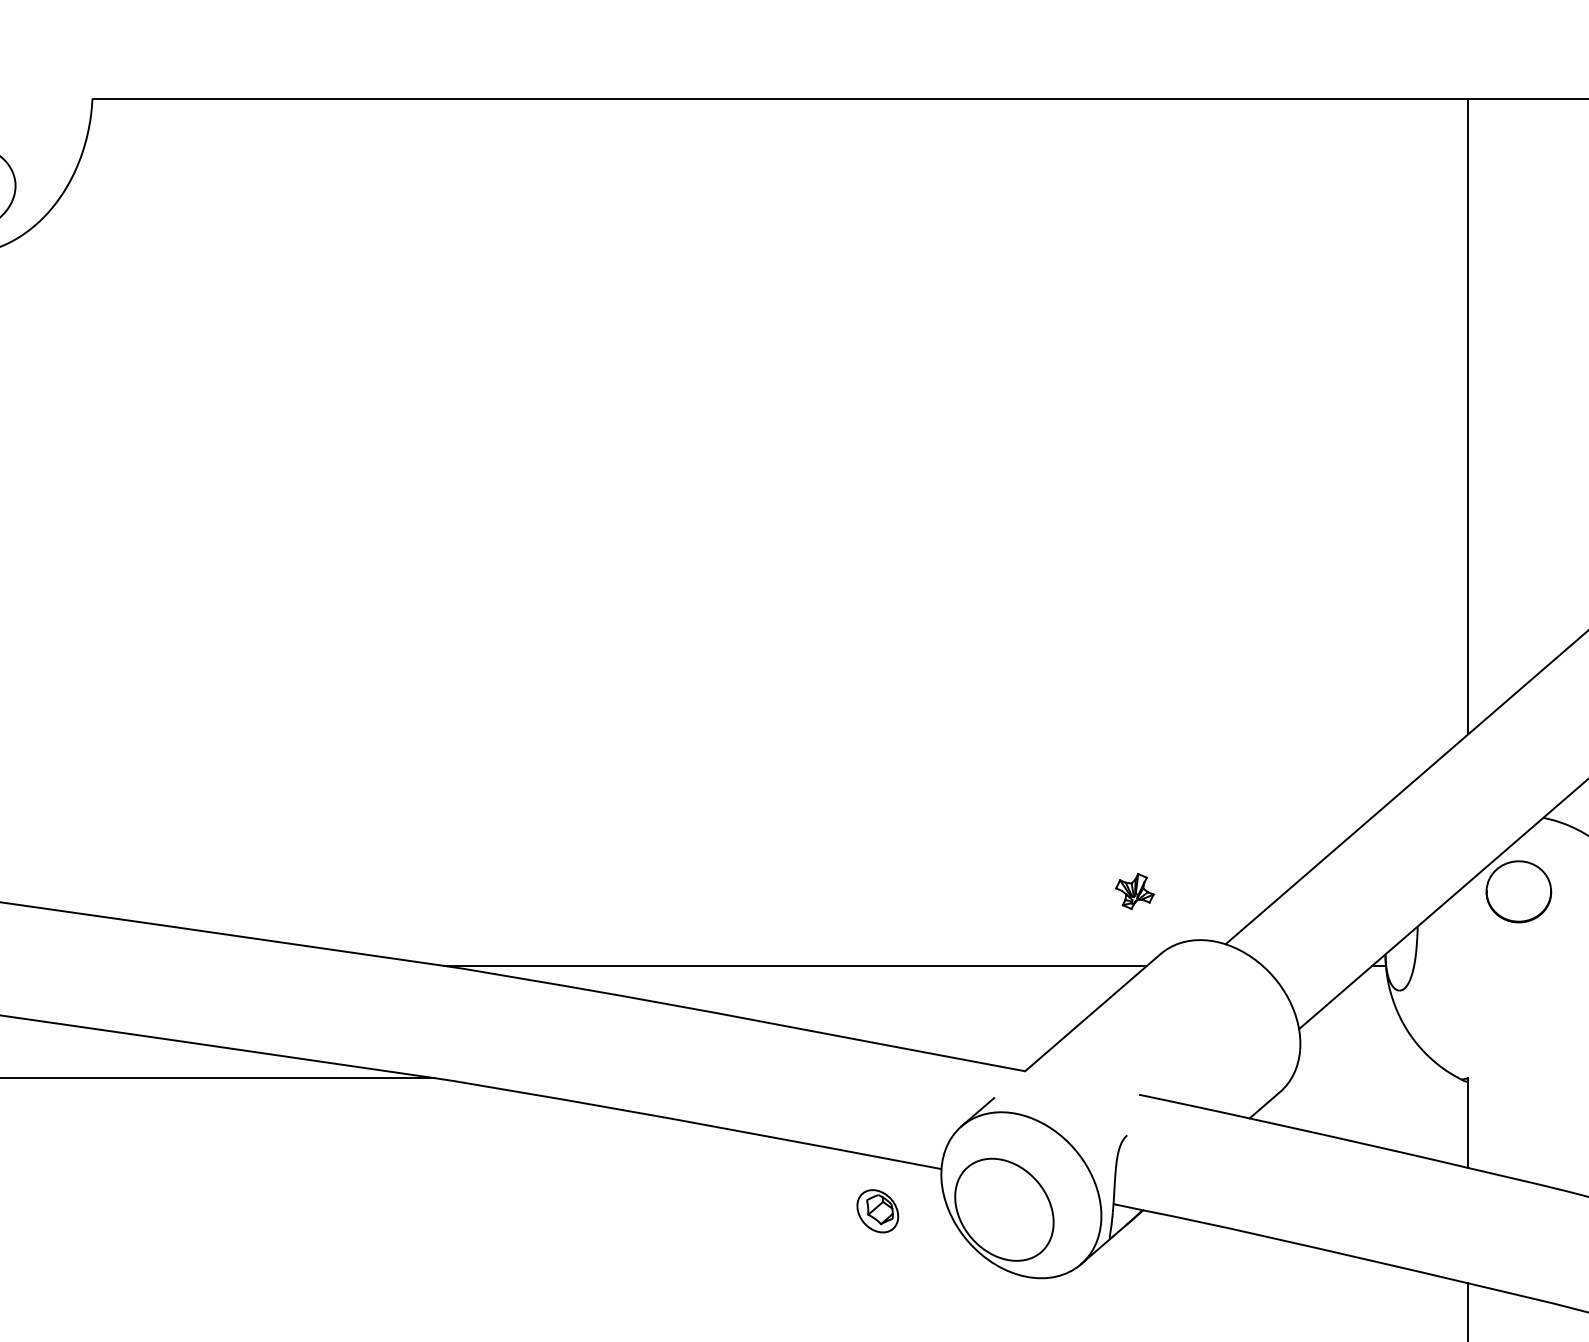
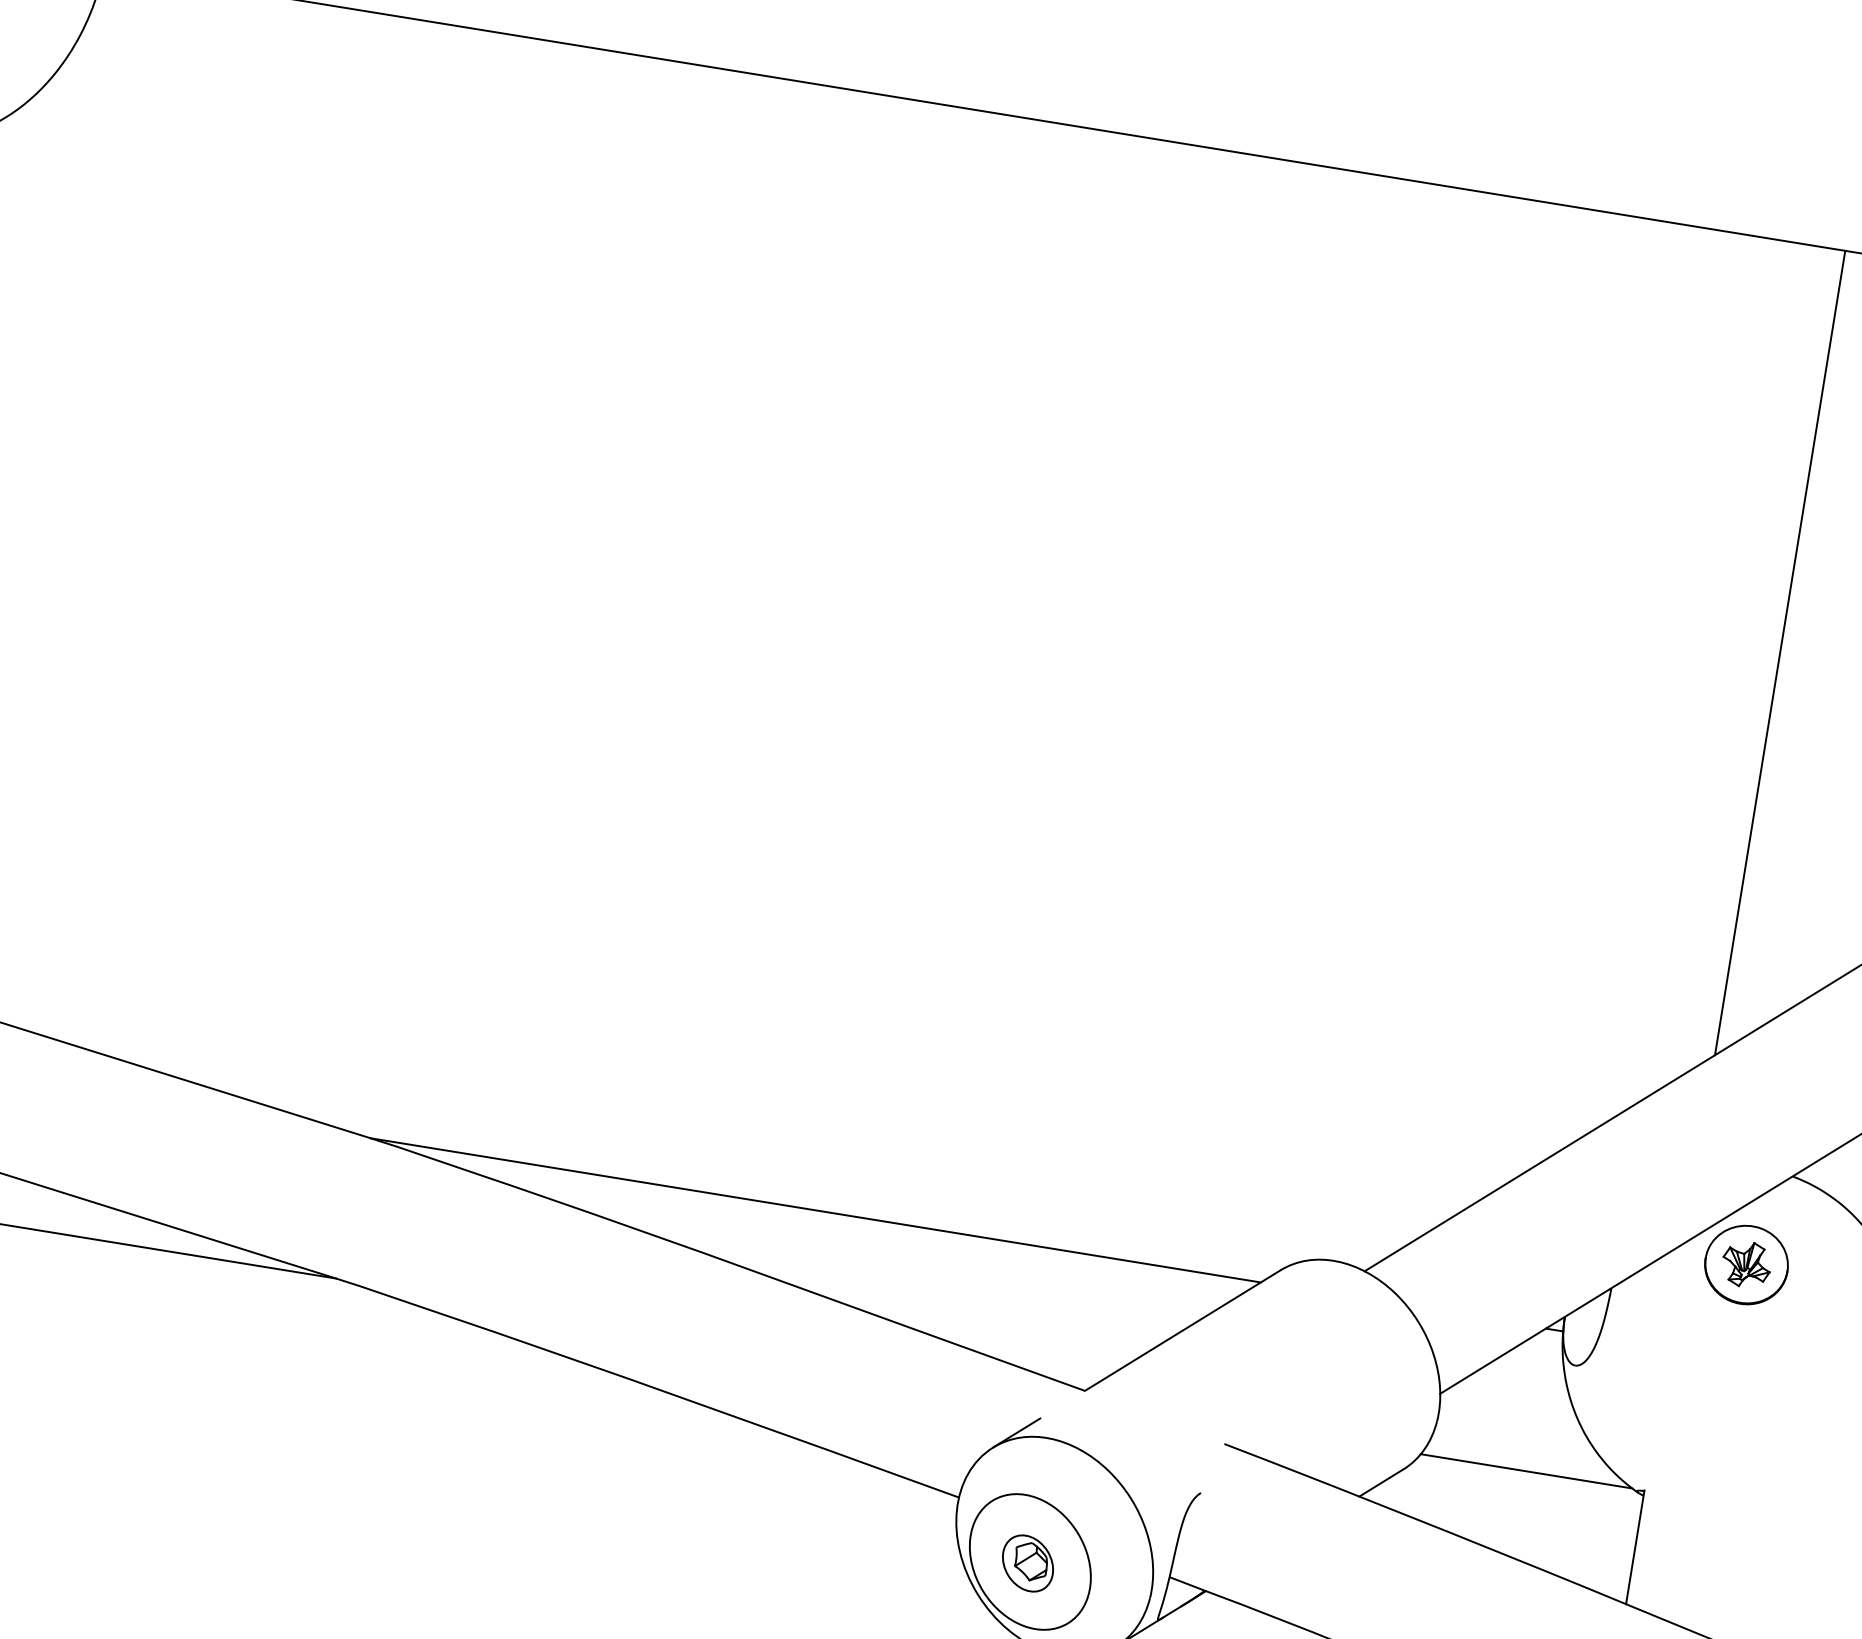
part: (1134, 890) -> (1746, 1263), moved
line: (1374, 1078) -> (1525, 1471), added
part: (877, 1211) -> (1027, 1563), moved

